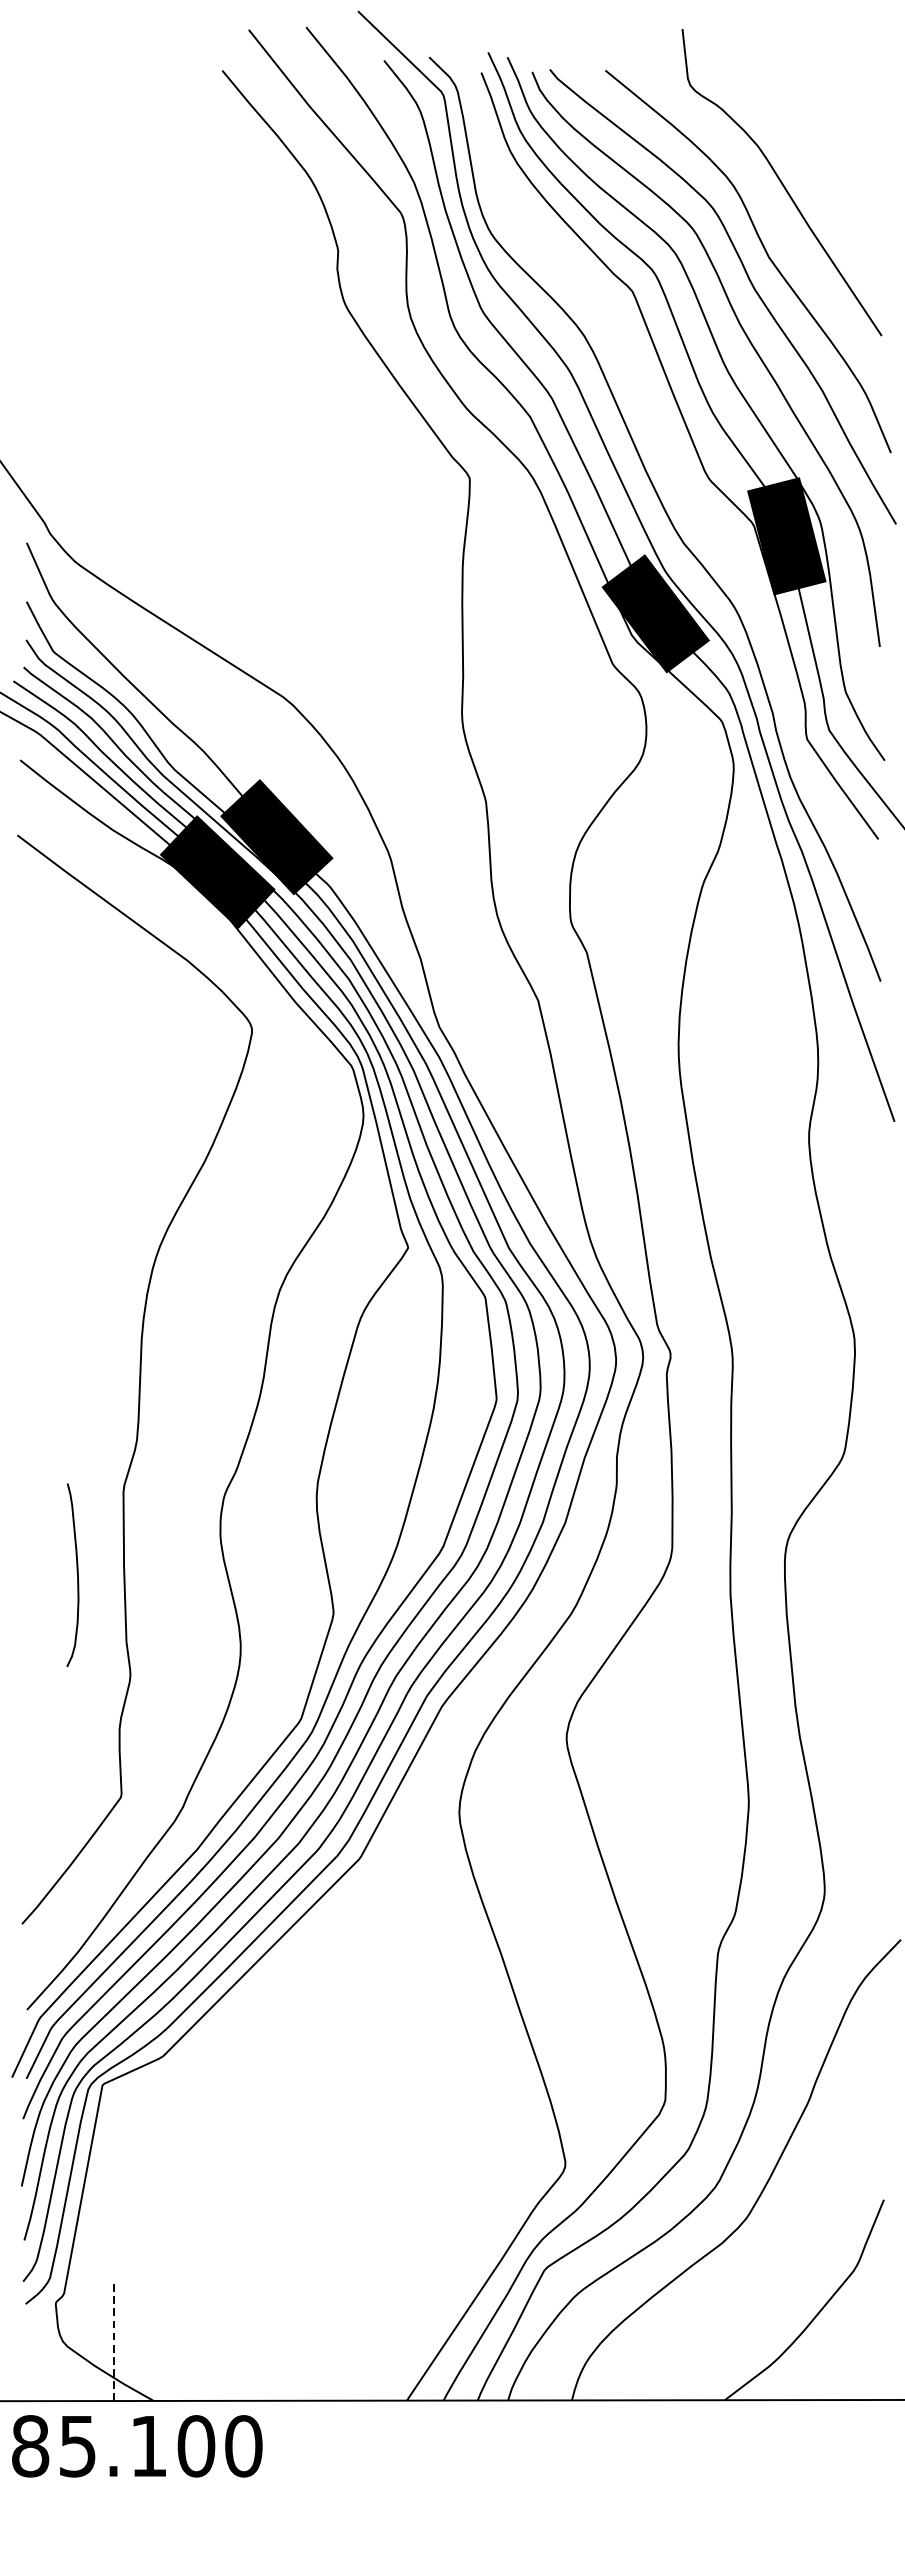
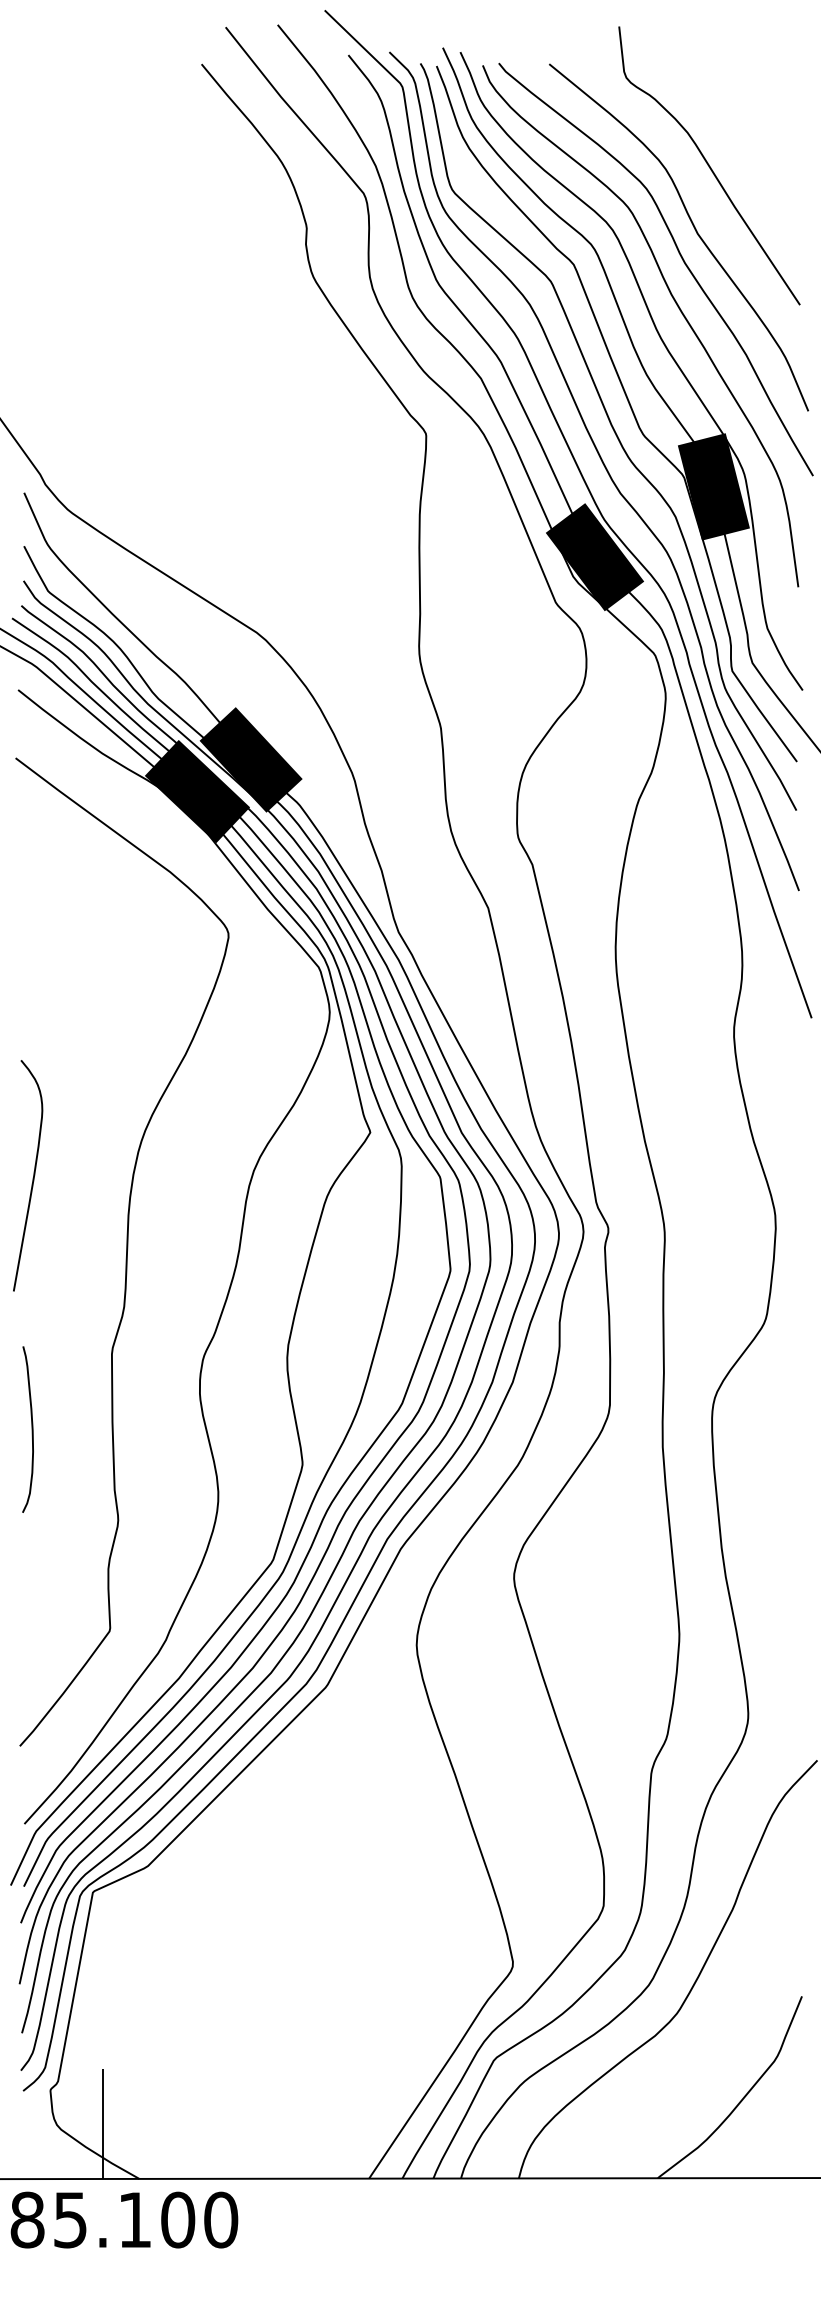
curve: (677, 477) -> (614, 433), added
curve: (37, 1295) -> (33, 1175), added
curve: (76, 1575) -> (31, 1429), moved
line: (113, 2340) -> (102, 2124), dashed -> solid

